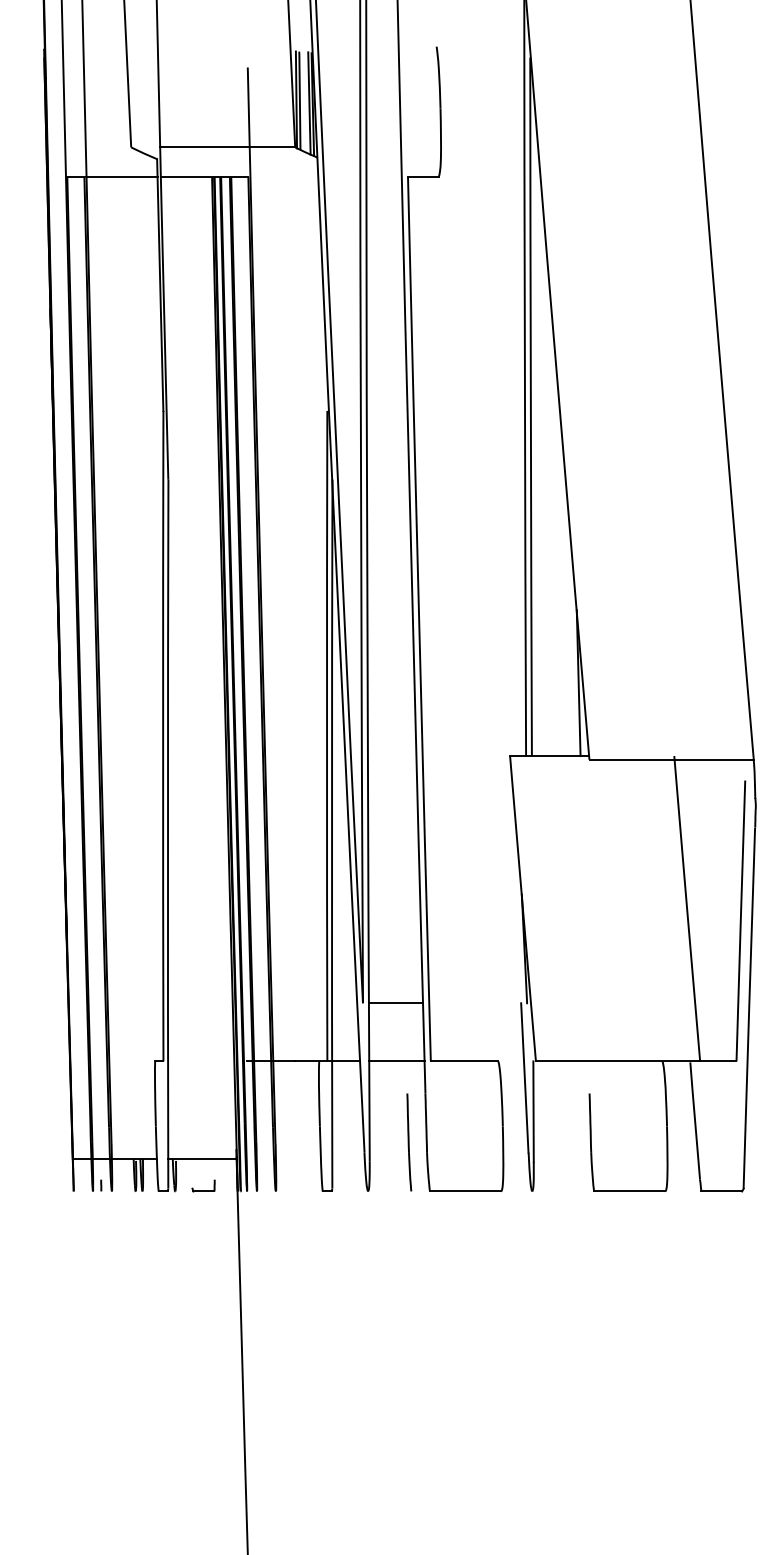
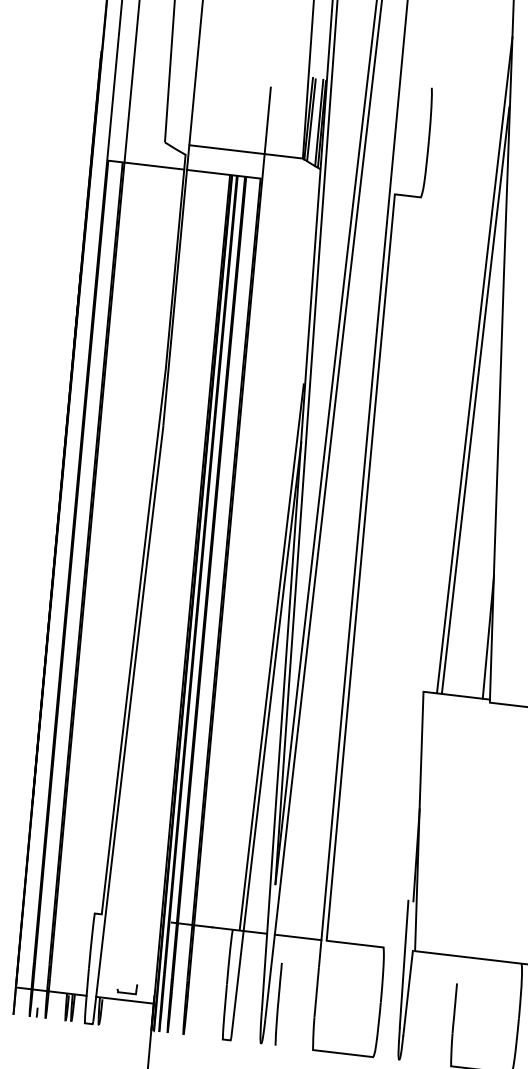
line: (395, 1003) -> (302, 888), removed
line: (409, 1142) -> (278, 1004), moved
part: (203, 1185) -> (127, 988), moved

